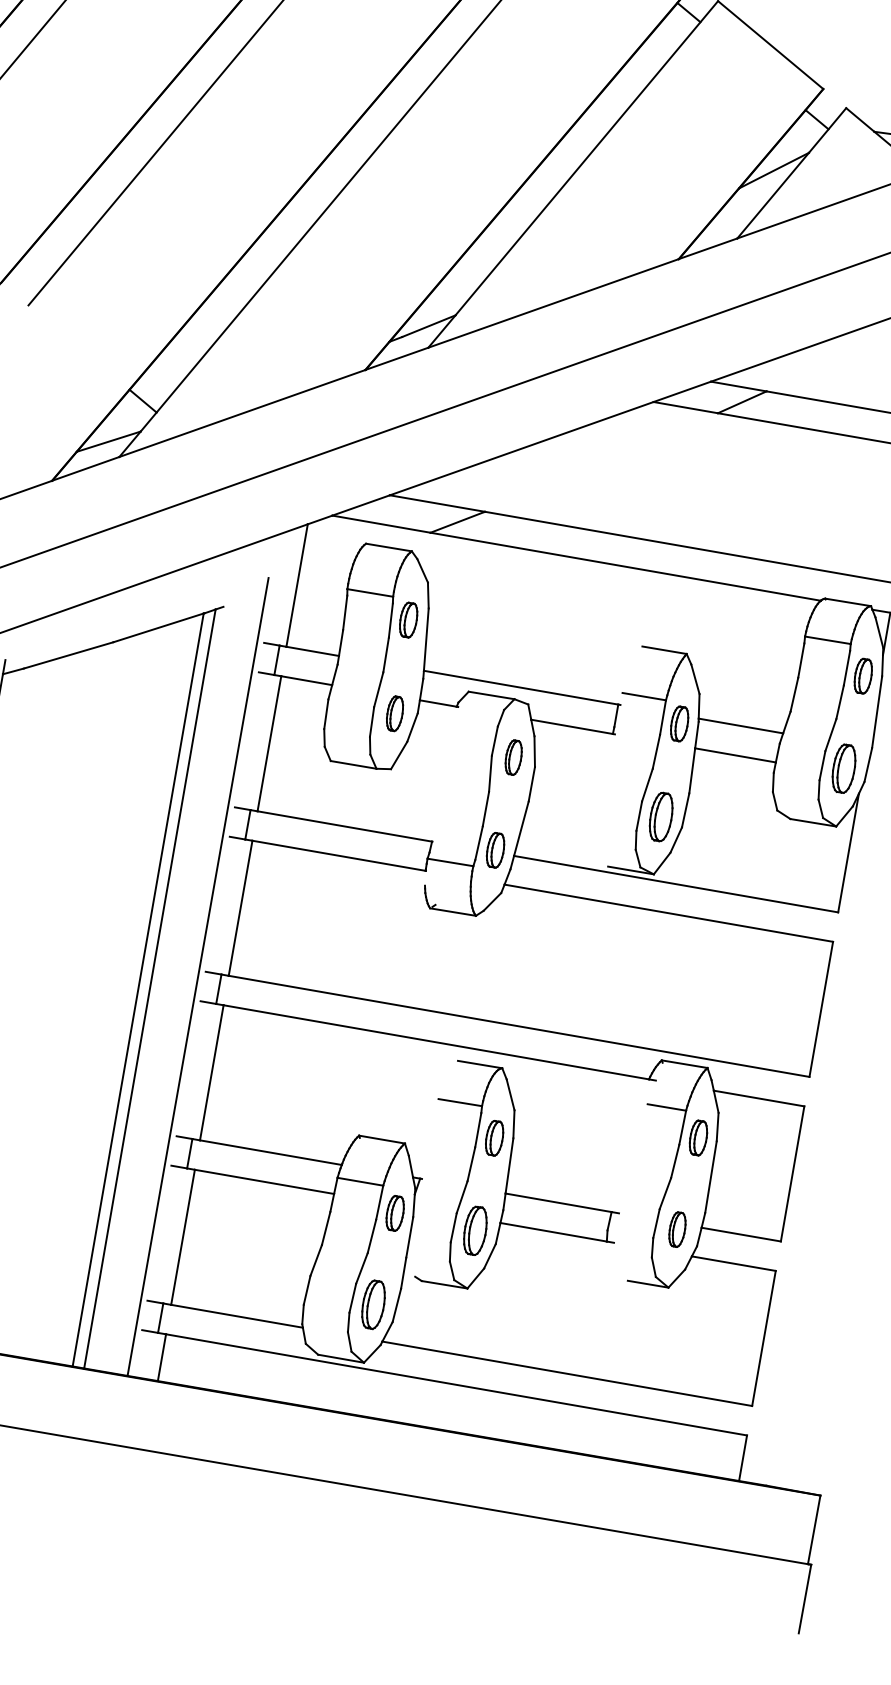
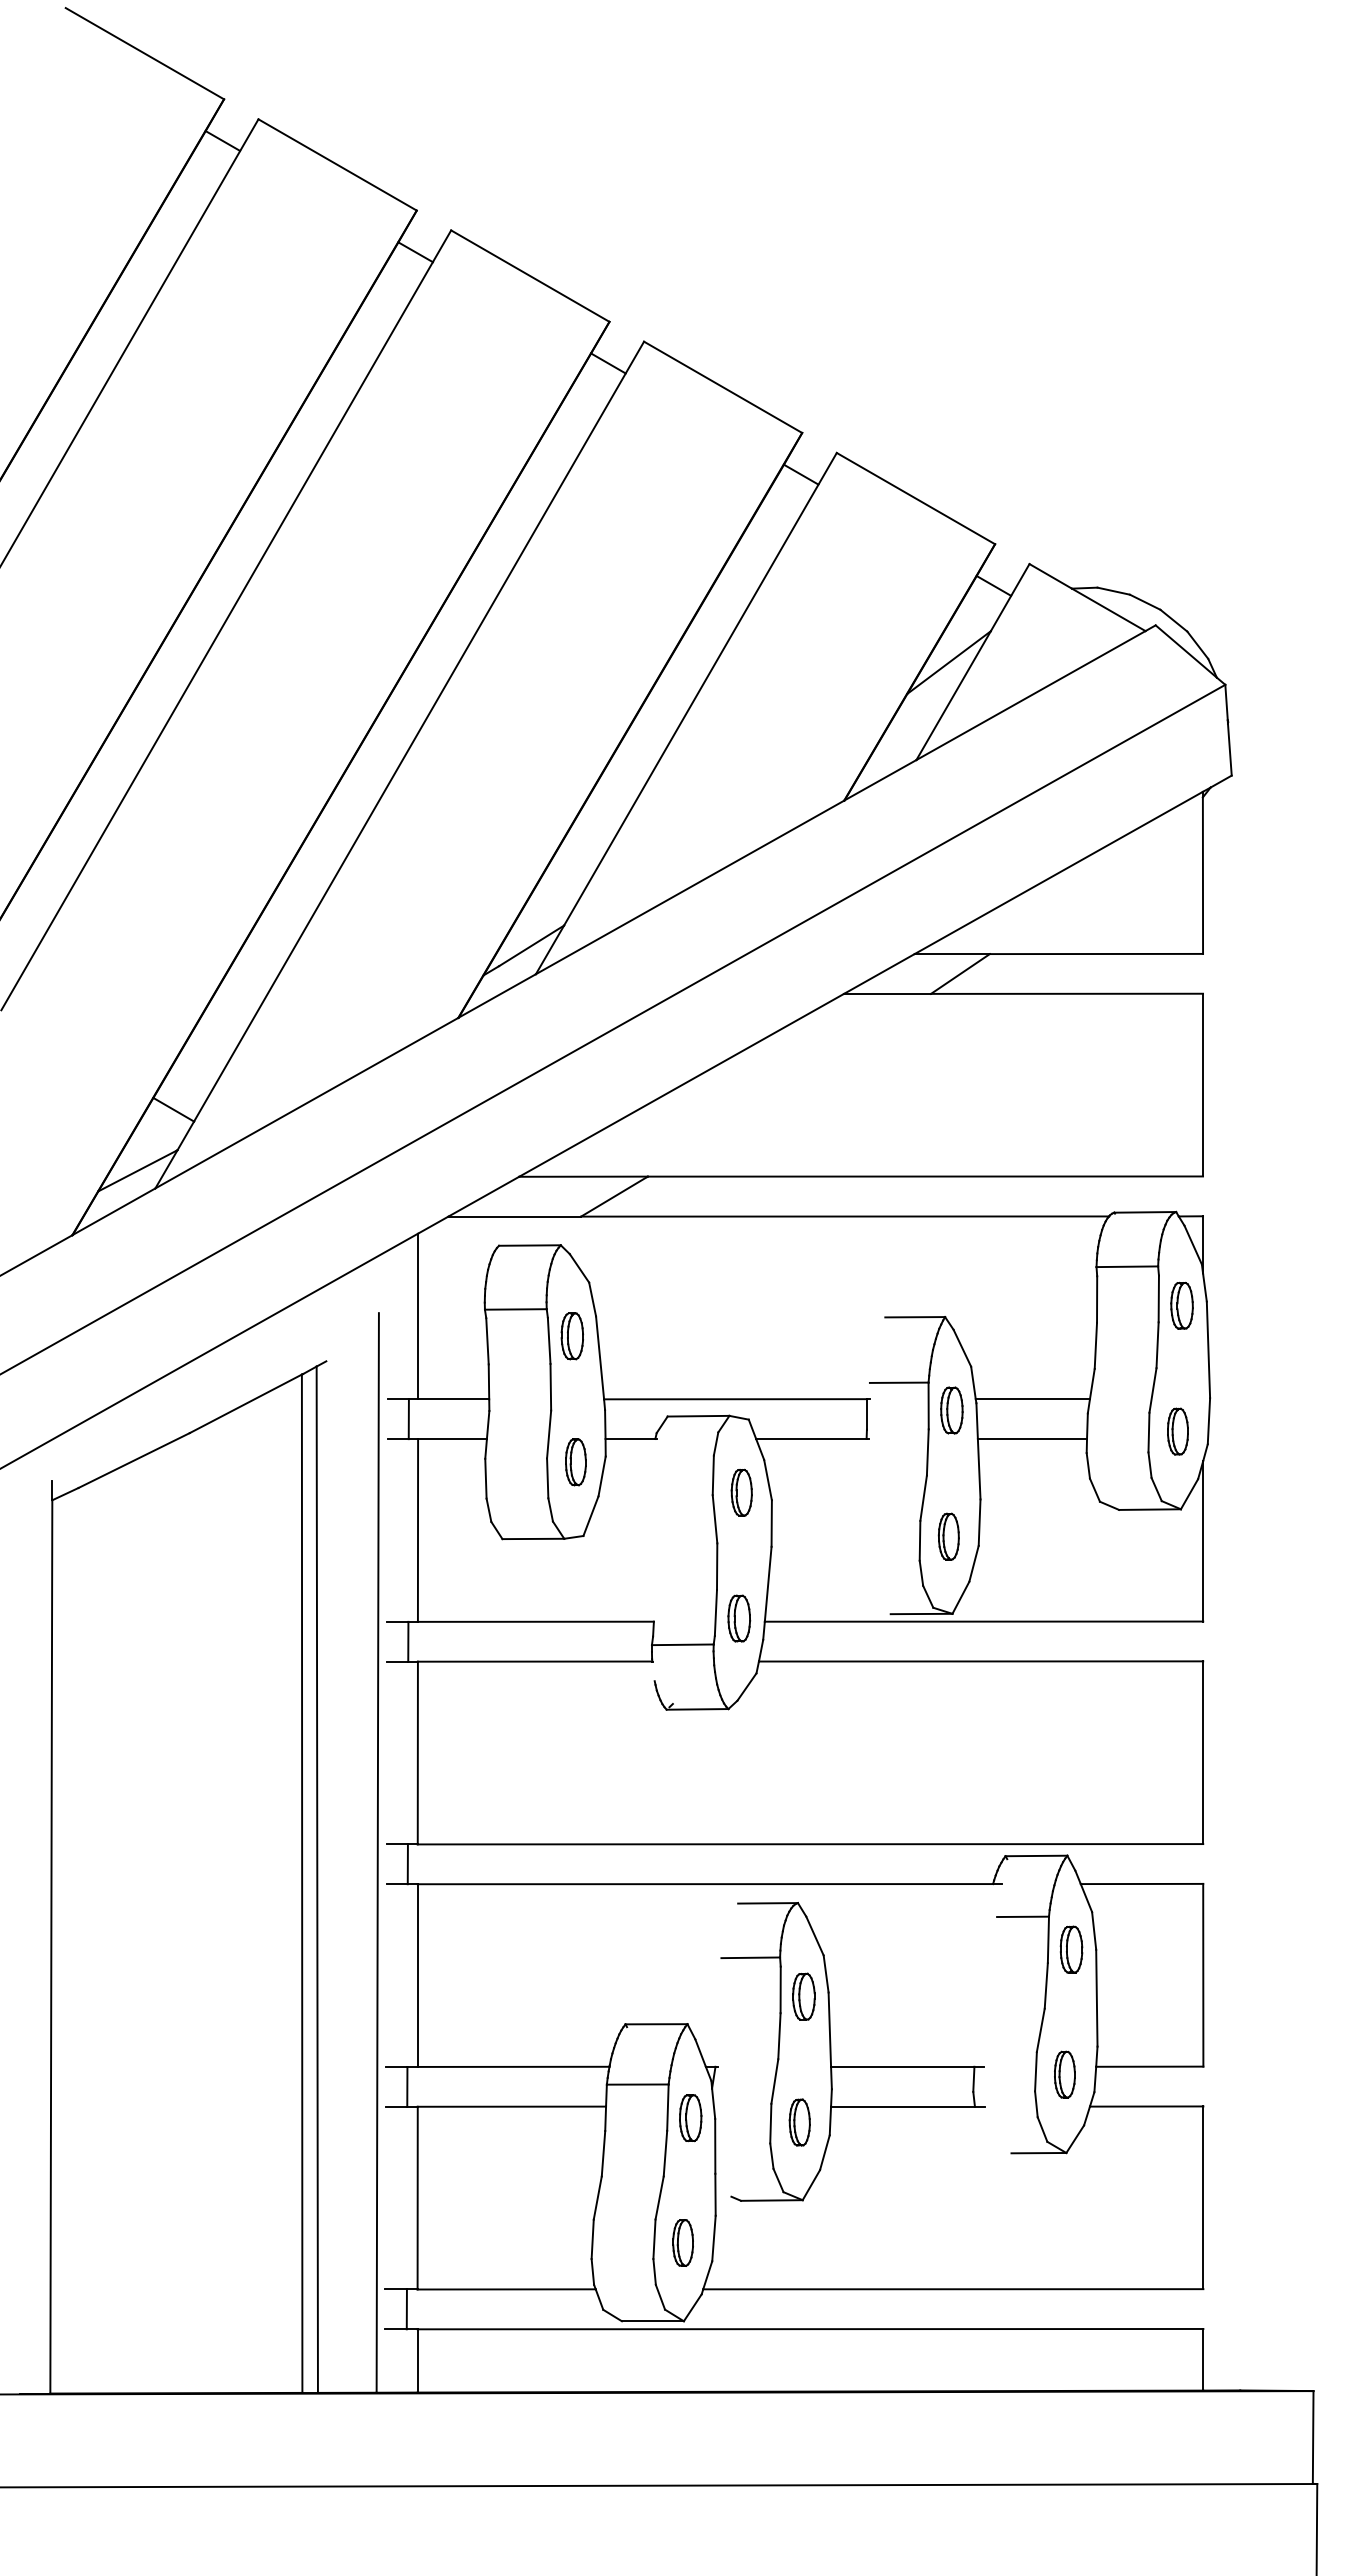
part: (843, 768) -> (1177, 1431), size x0.71
part: (660, 816) -> (948, 1536), size x0.71
part: (475, 1230) -> (799, 2122), size x0.71
part: (373, 1304) -> (682, 2242), size x0.71

